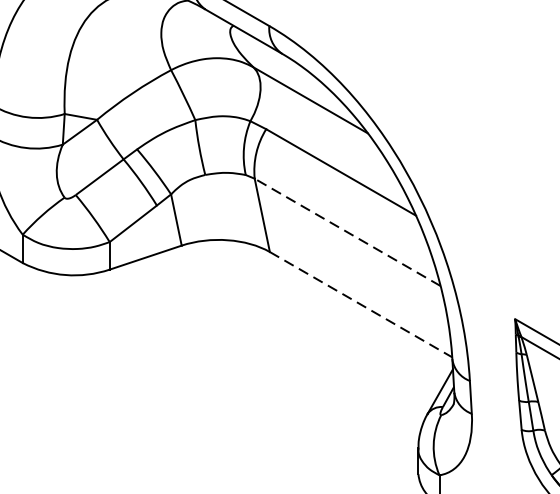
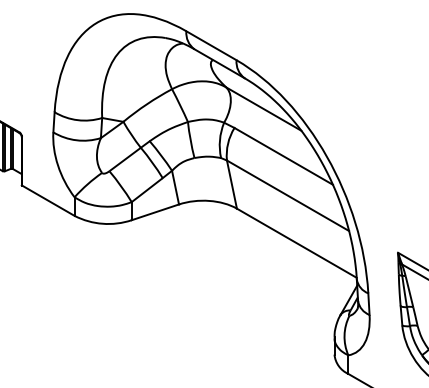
line: (346, 231) -> (287, 195), dashed -> solid
line: (362, 305) -> (297, 243), dashed -> solid

